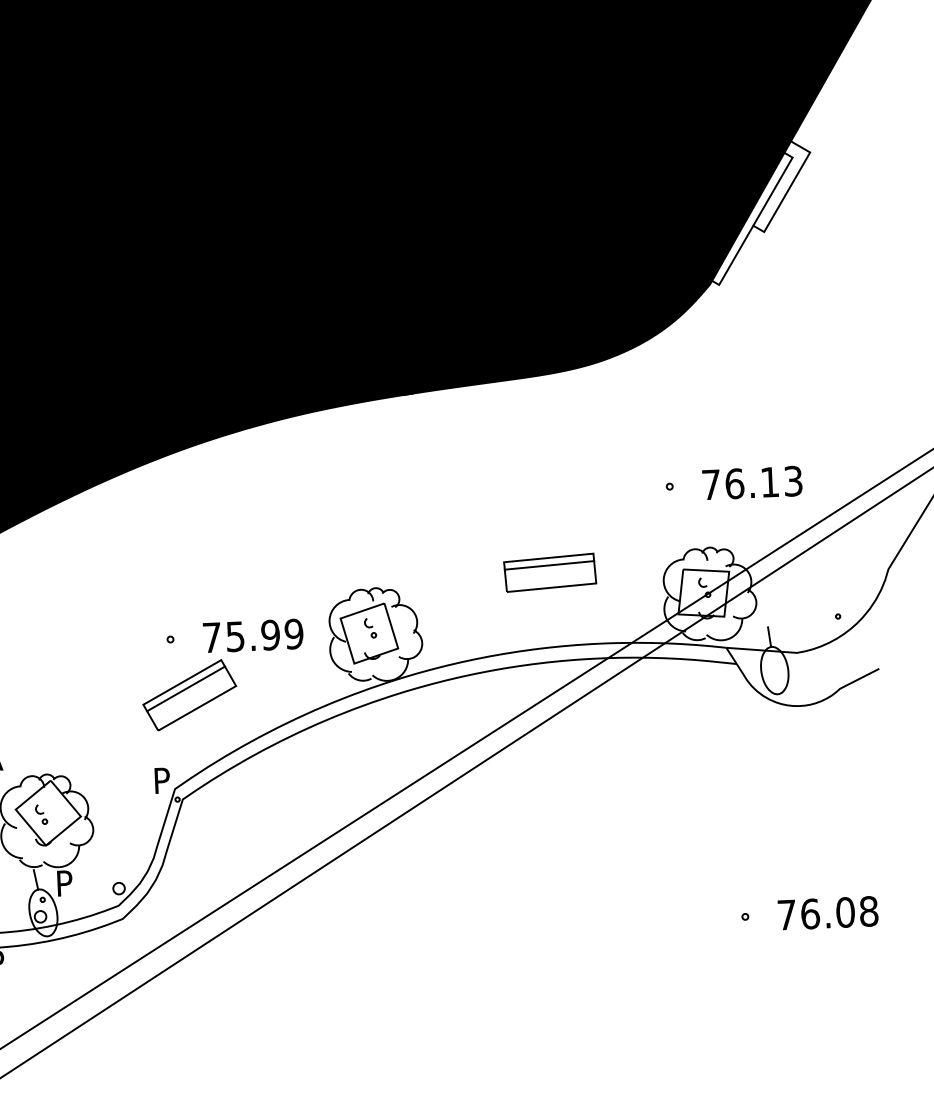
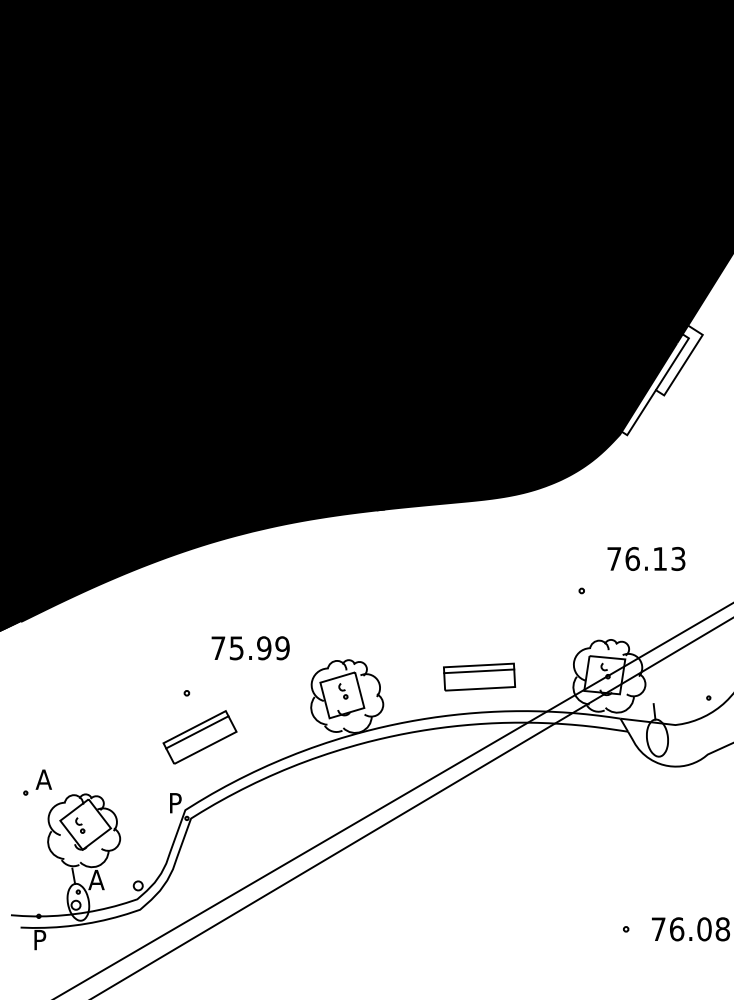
text: (752, 482) -> (646, 558), moved
part: (550, 572) -> (479, 676), moved
text: (253, 636) -> (250, 648), moved
text: (65, 884) -> (96, 880), P -> A

